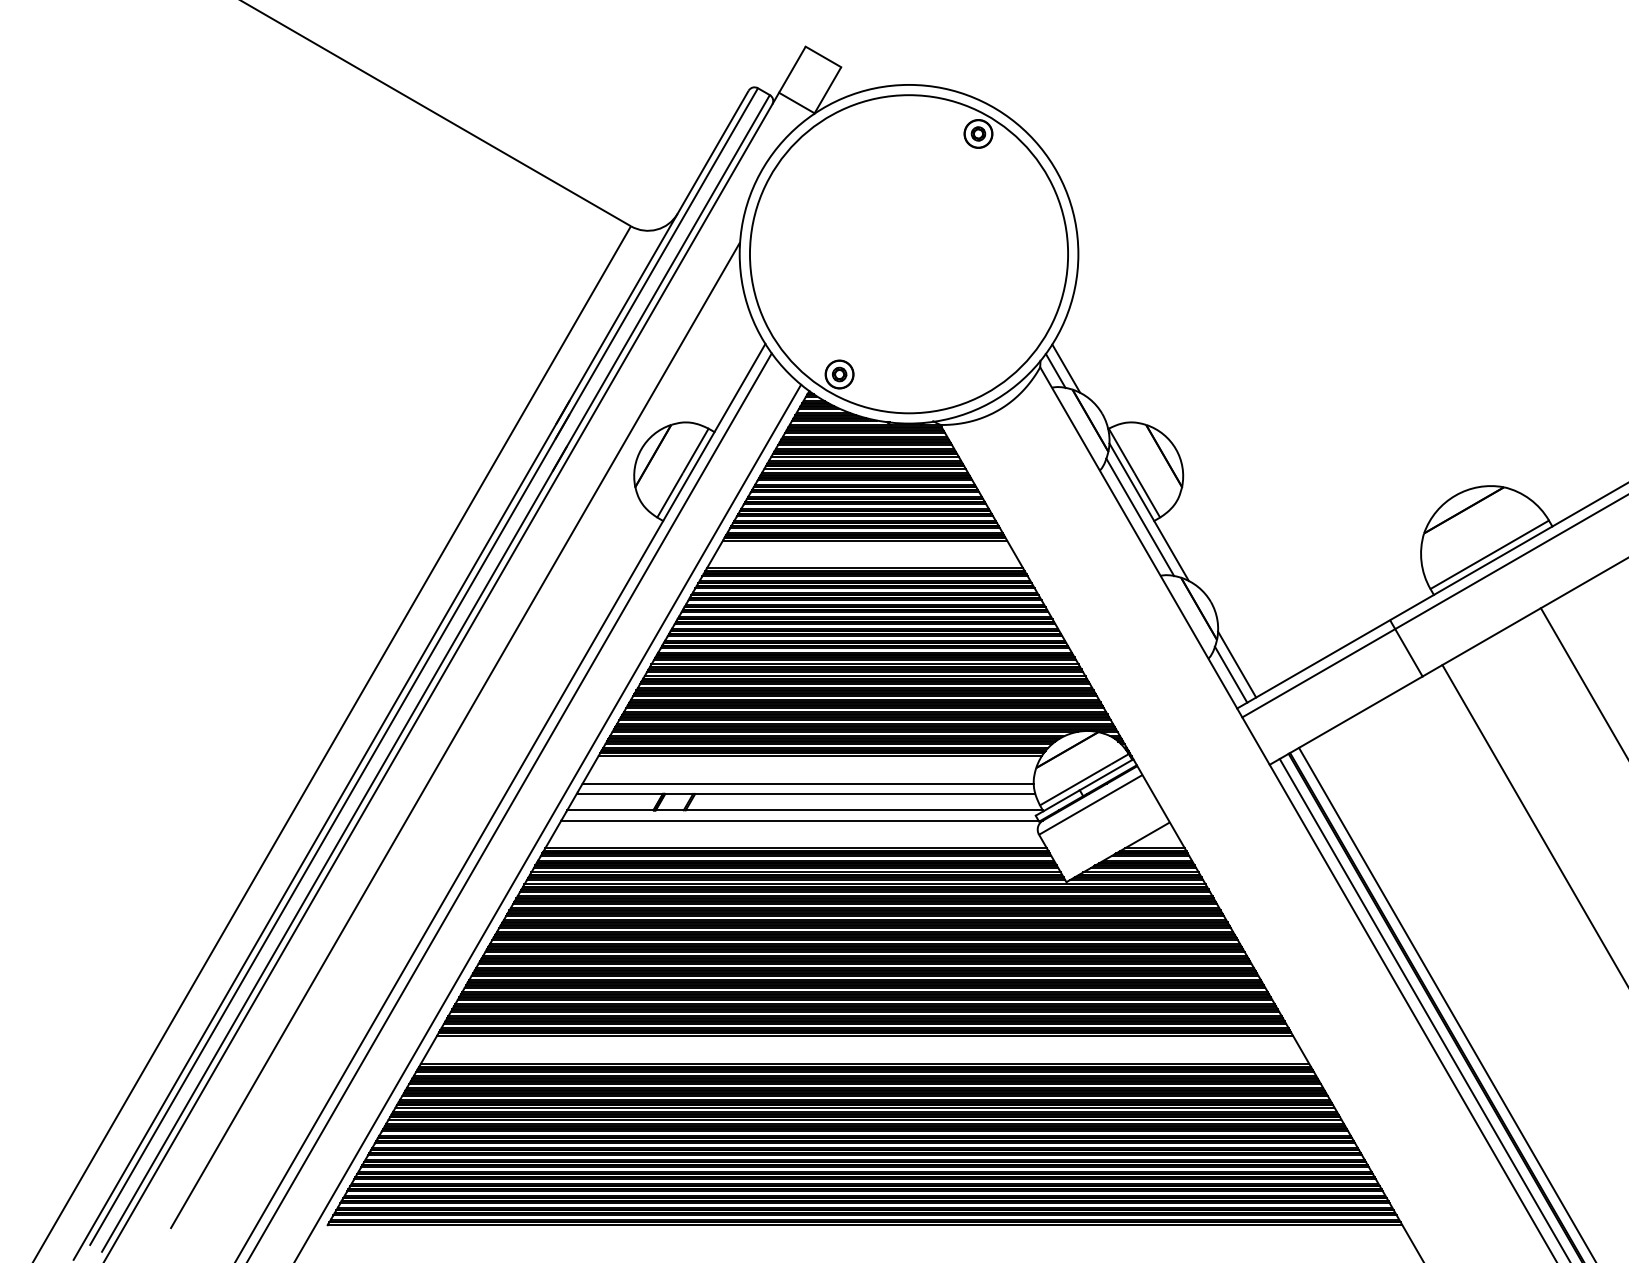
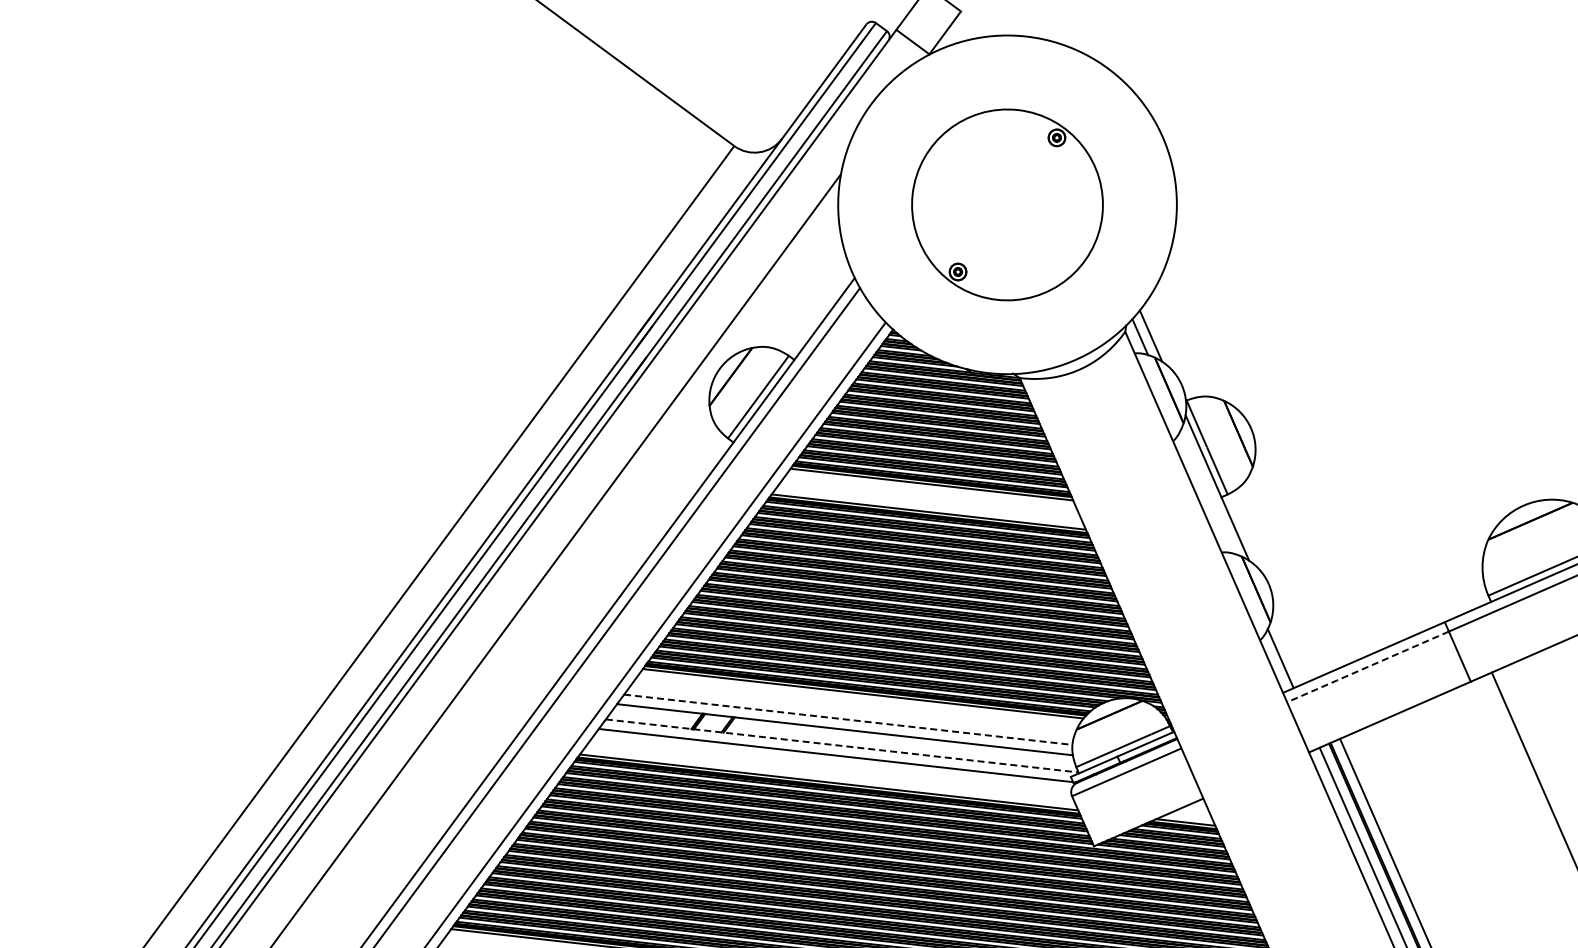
part: (908, 254) -> (1006, 205), size x0.6
line: (1140, 517) -> (1208, 492), removed
line: (1237, 664) -> (1288, 649), removed
line: (1318, 673) -> (1367, 667), solid -> dashed
line: (808, 783) -> (848, 719), solid -> dashed
line: (805, 810) -> (842, 746), solid -> dashed

